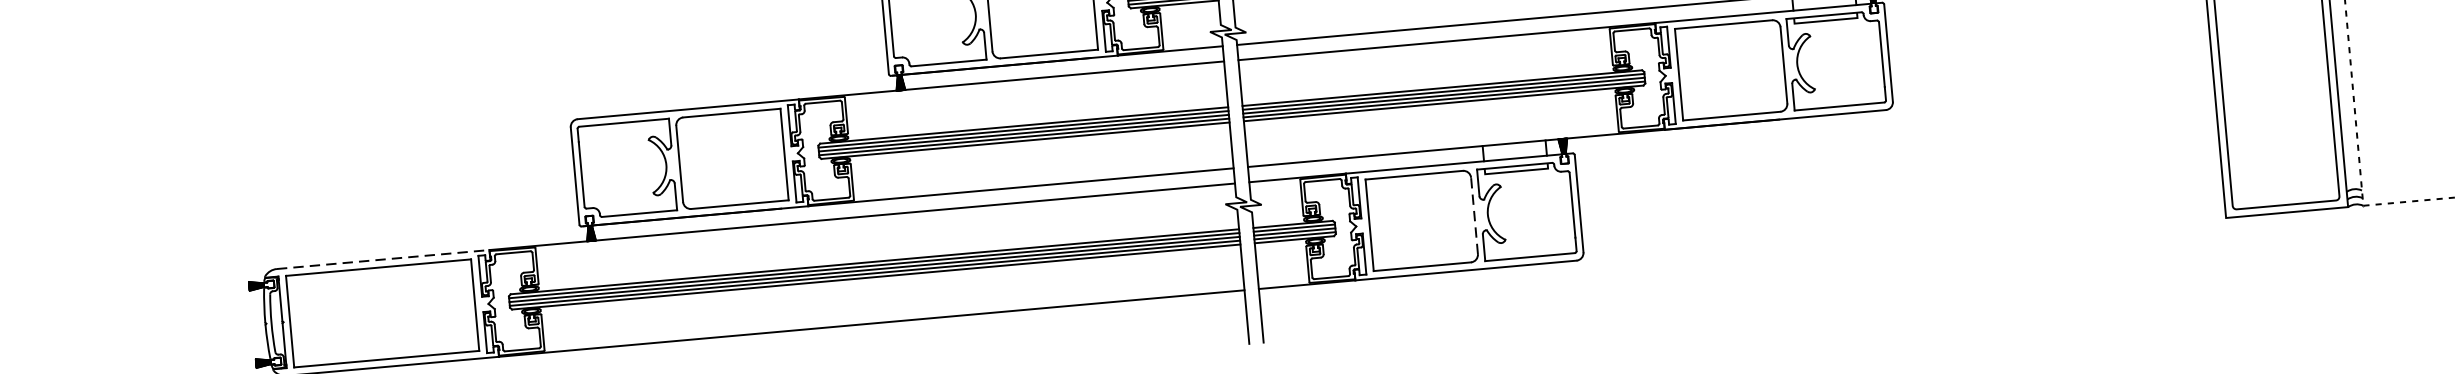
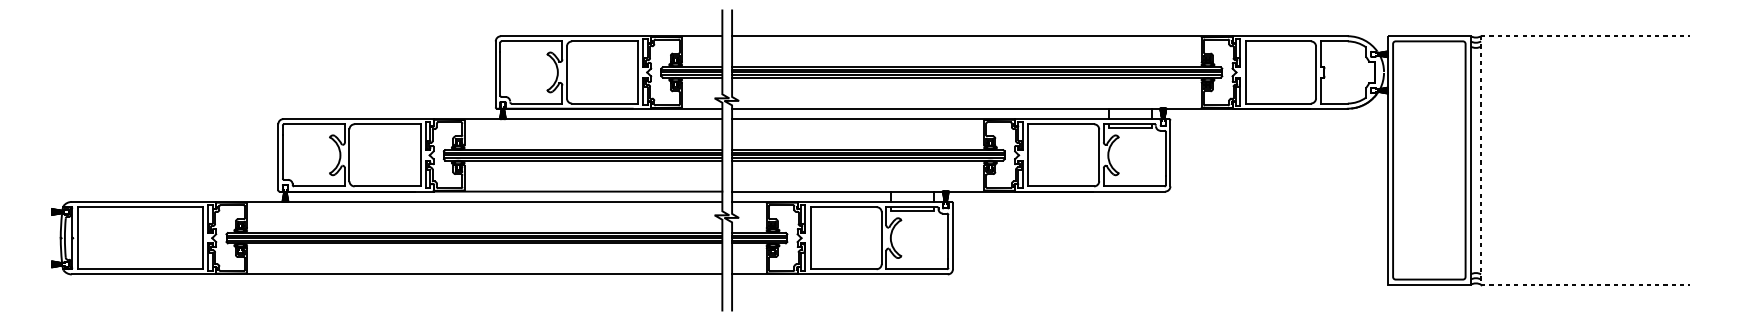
line: (1474, 216) -> (881, 238), dashed -> solid
line: (383, 258) -> (144, 201), dashed -> solid

